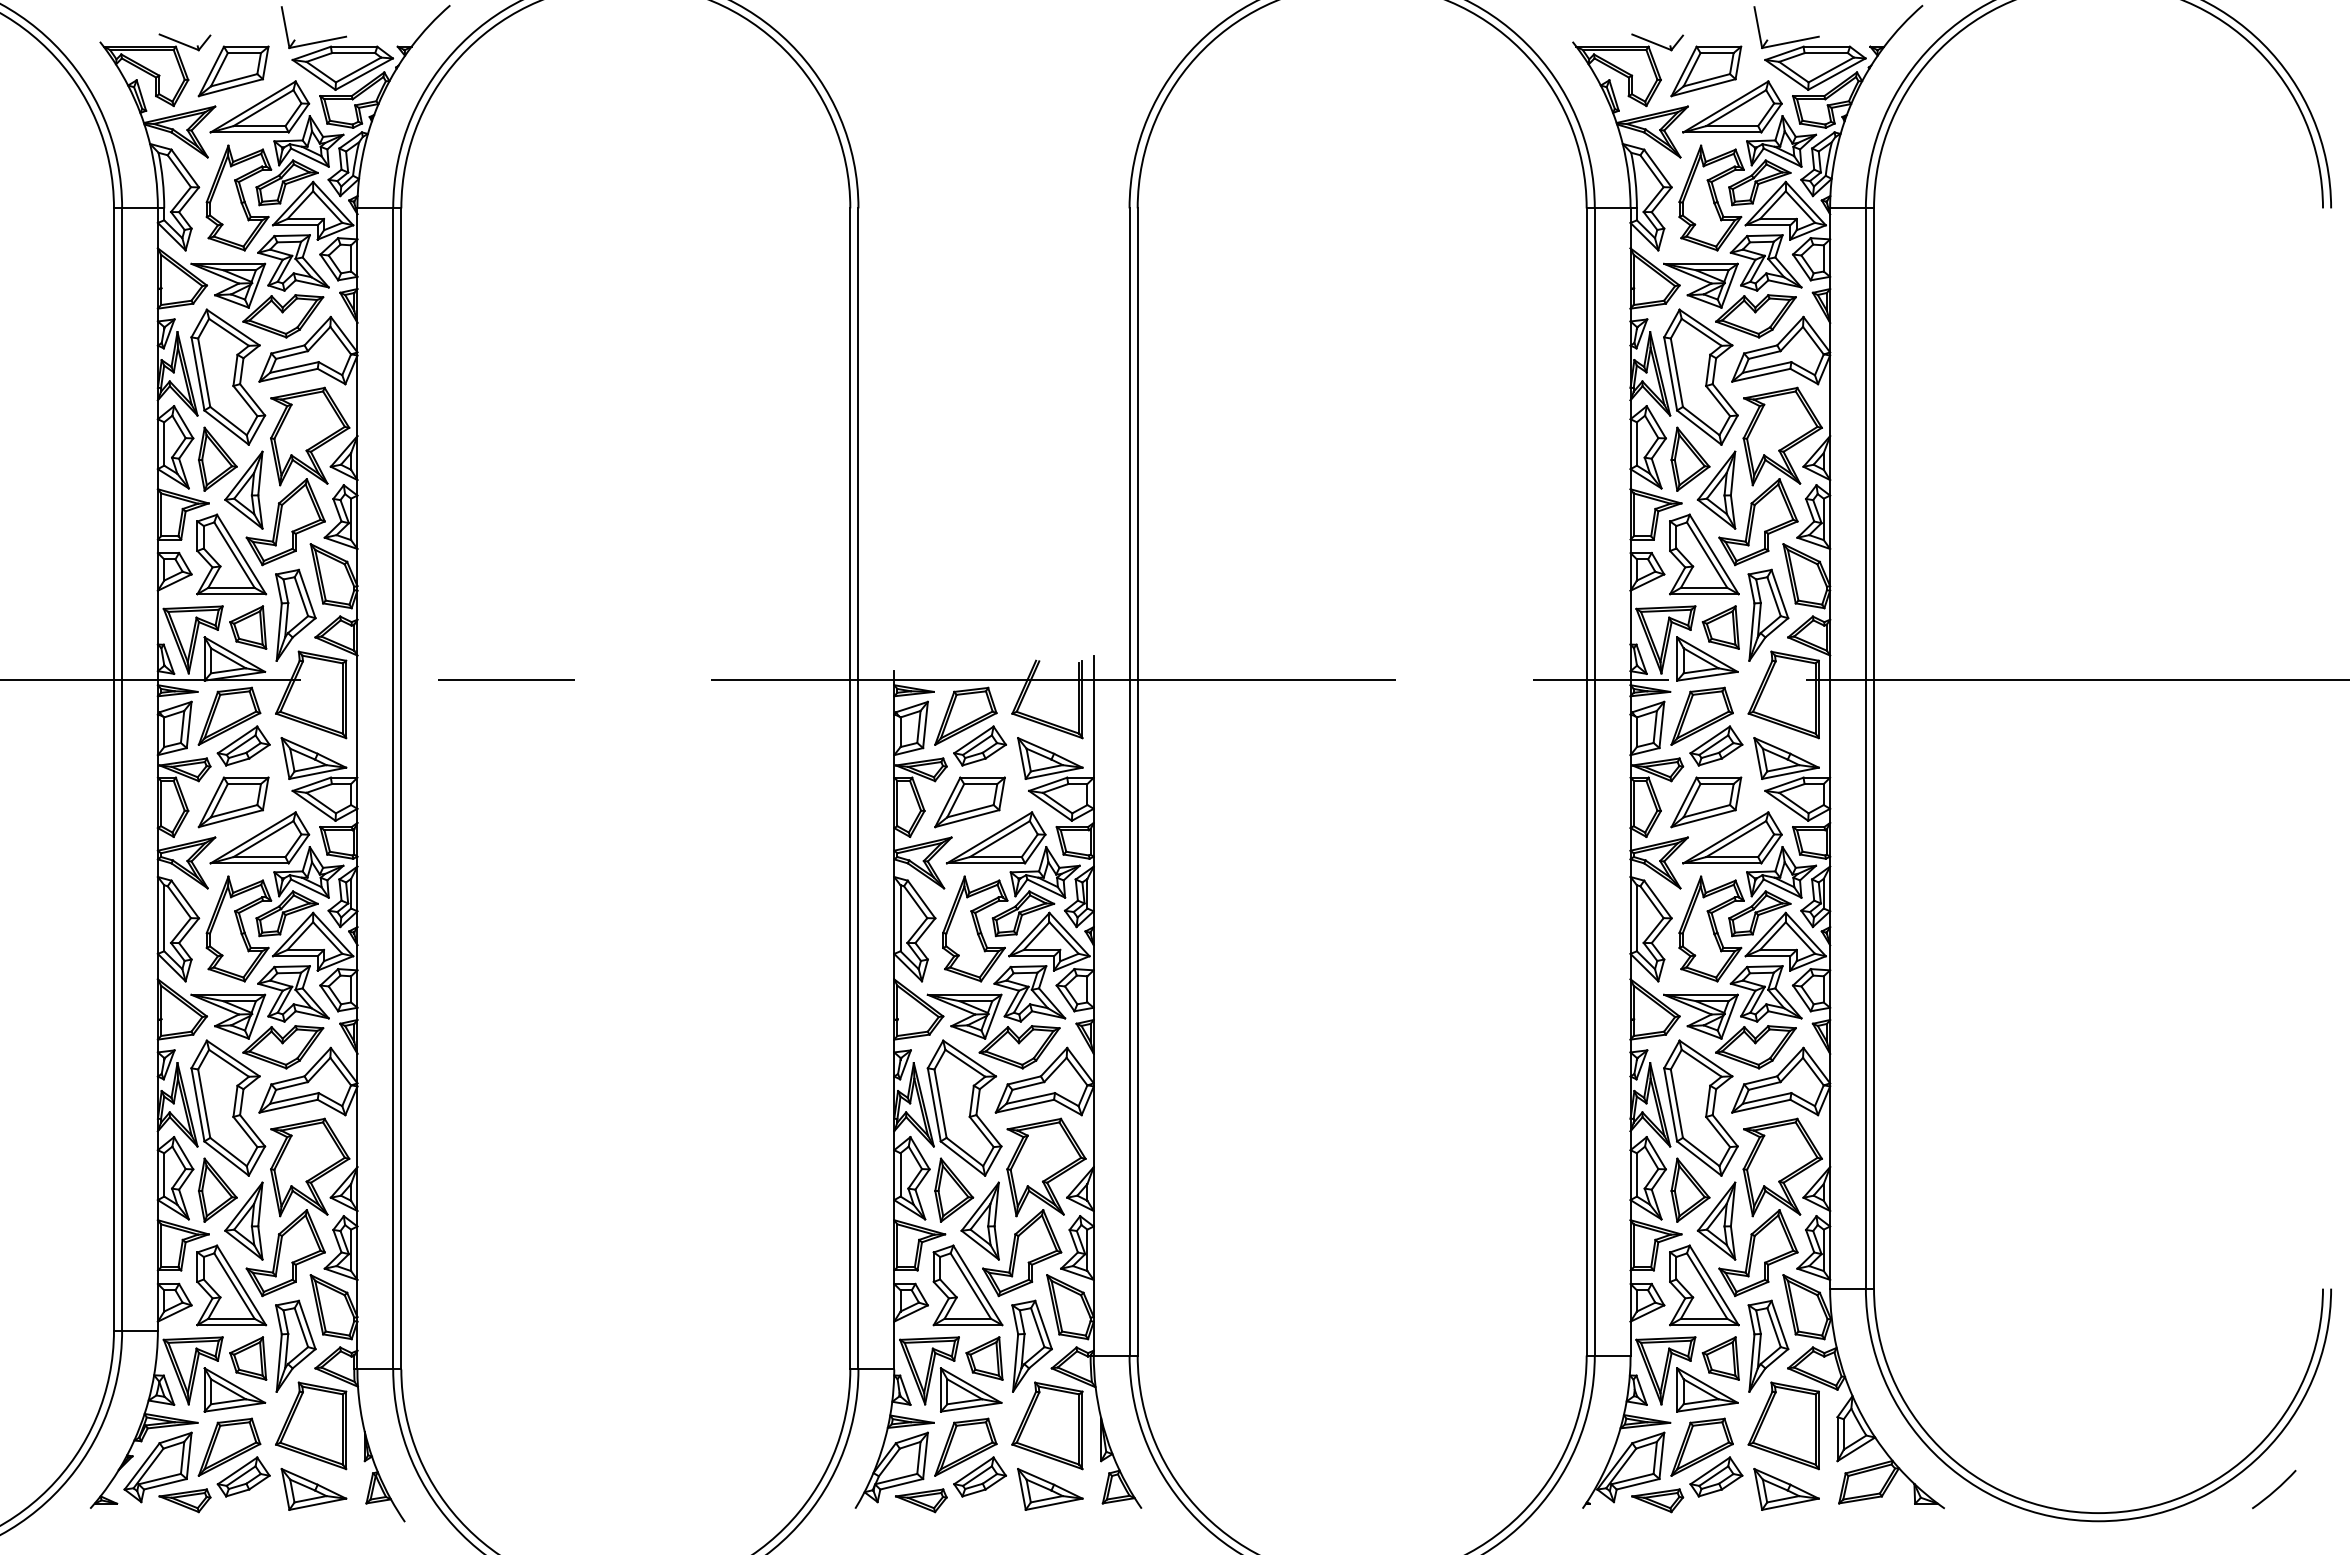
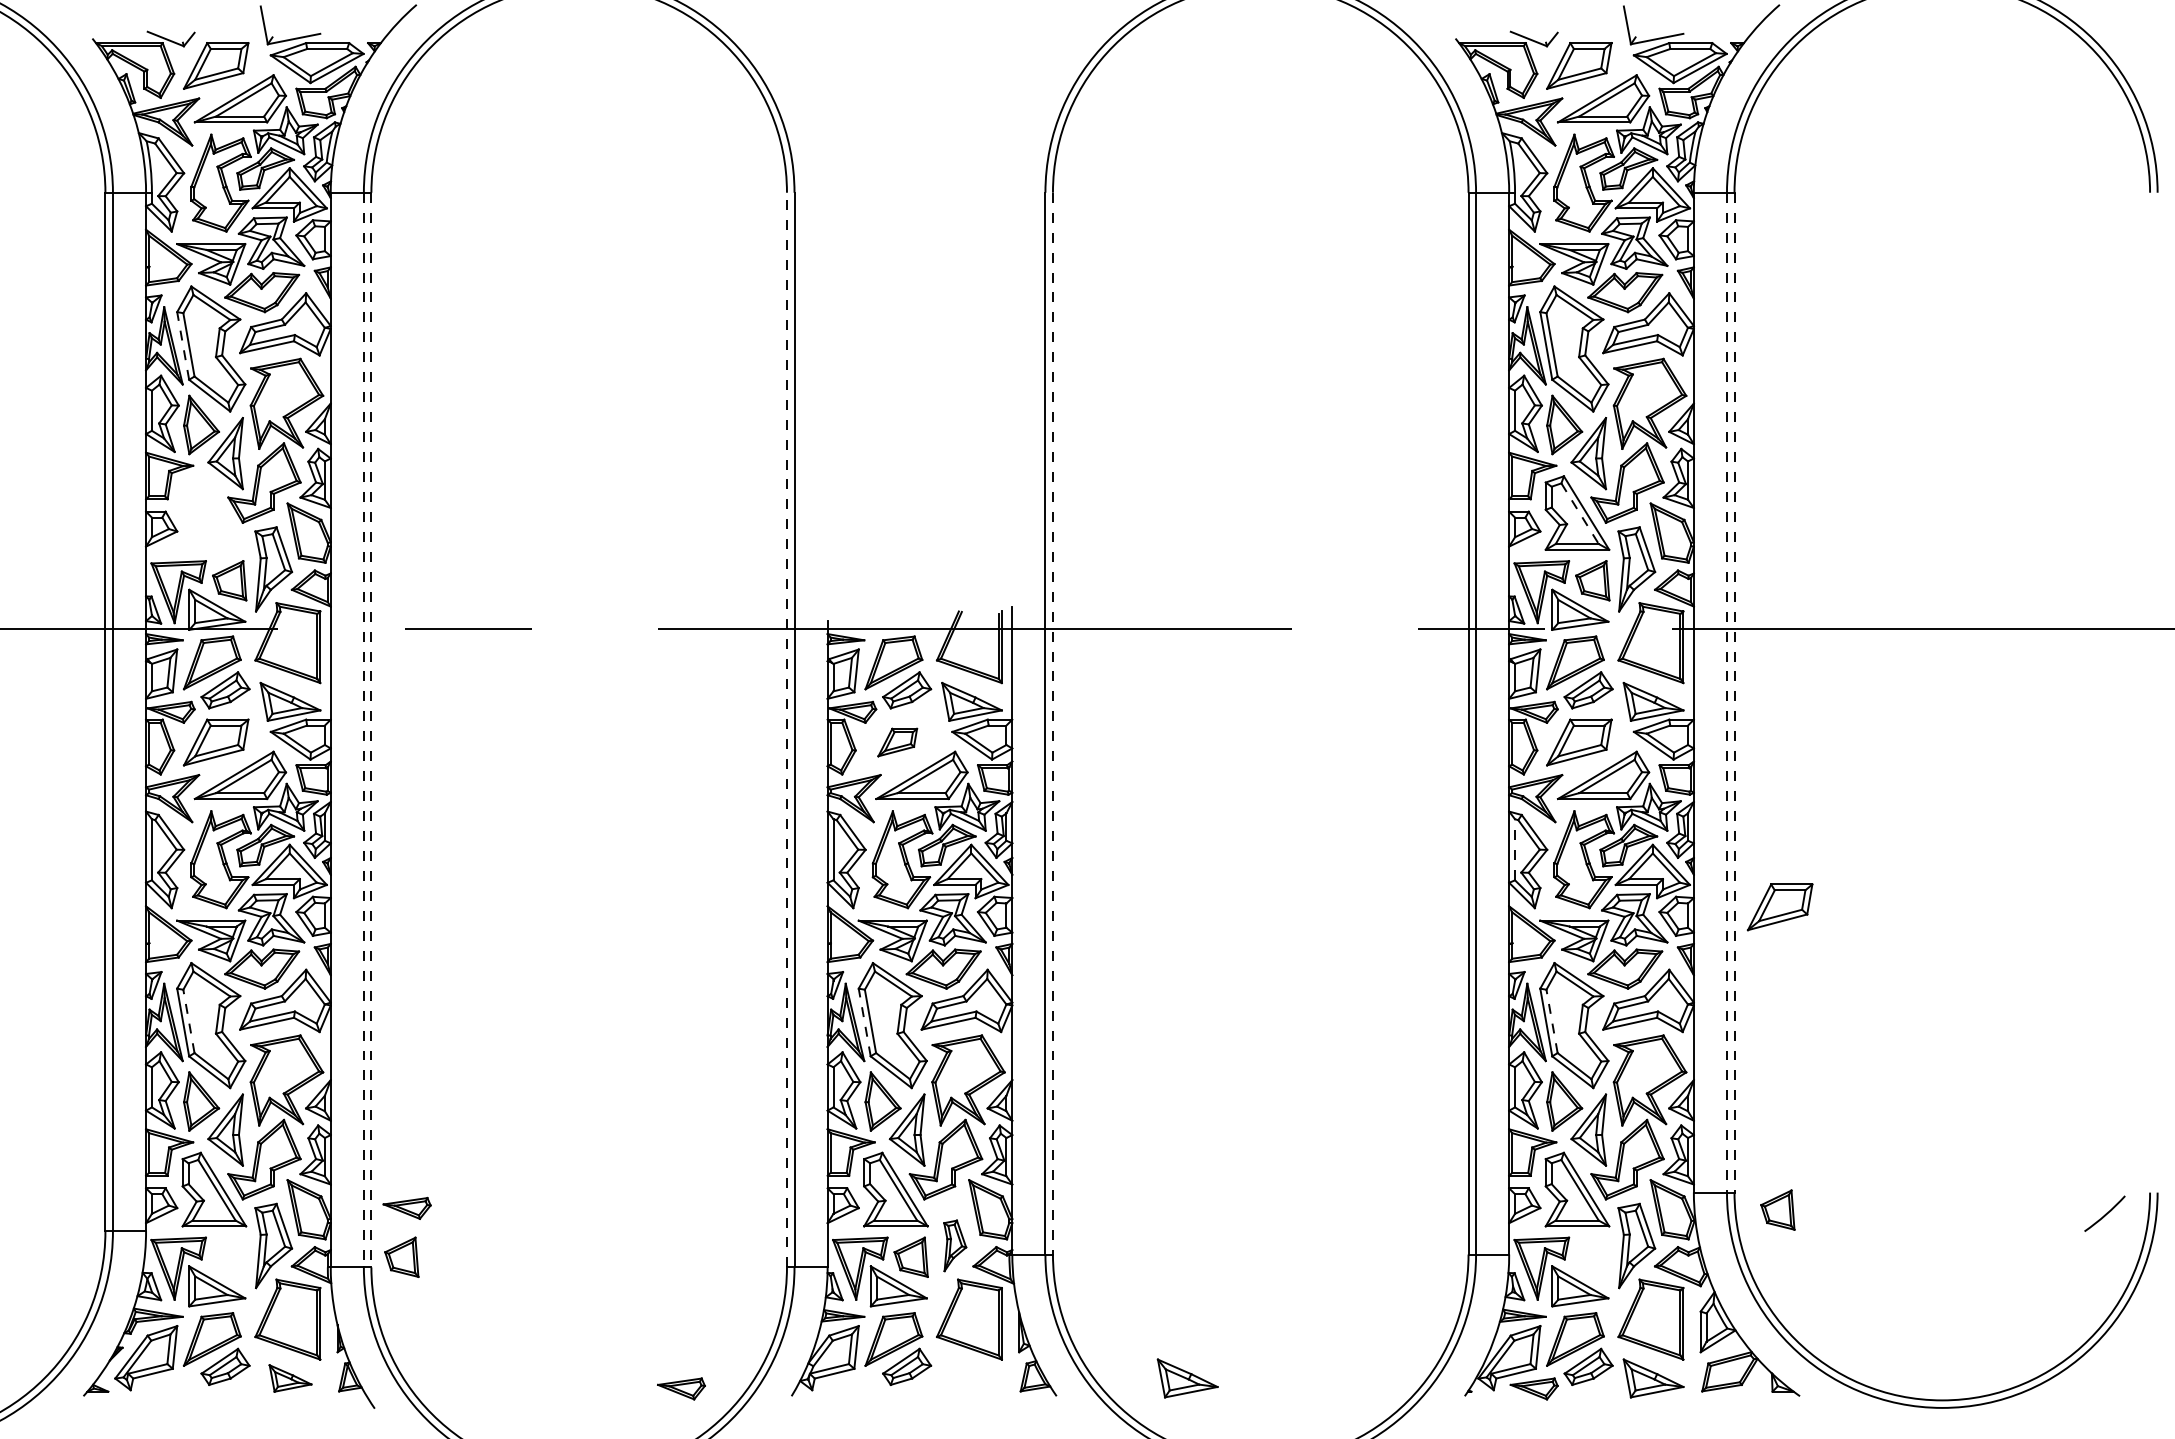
line: (197, 373) -> (182, 345), solid -> dashed
part: (231, 554) -> (214, 513), removed
line: (1707, 555) -> (1580, 514), solid -> dashed
line: (1865, 749) -> (1726, 693), solid -> dashed
line: (1874, 749) -> (1734, 693), solid -> dashed
line: (1137, 781) -> (1052, 723), solid -> dashed
line: (393, 788) -> (364, 729), solid -> dashed
line: (401, 788) -> (371, 729), solid -> dashed
line: (850, 788) -> (787, 729), solid -> dashed
part: (969, 802) -> (897, 742), size x0.6
line: (1636, 918) -> (1514, 850), solid -> dashed
part: (1923, 980) -> (1780, 907), added
line: (204, 1103) -> (189, 1021), solid -> dashed
line: (1676, 1103) -> (1551, 1021), solid -> dashed
line: (934, 1104) -> (864, 1022), solid -> dashed
part: (1031, 1345) -> (954, 1245), size x0.6
part: (248, 1358) -> (402, 1257), moved
part: (1720, 1358) -> (1777, 1210), moved
part: (313, 1489) -> (290, 1378), size x0.7
part: (1050, 1489) -> (1187, 1378), moved
arc: (2274, 1489) -> (2105, 1213), moved
part: (184, 1500) -> (406, 1208), moved
part: (921, 1500) -> (681, 1388), moved

